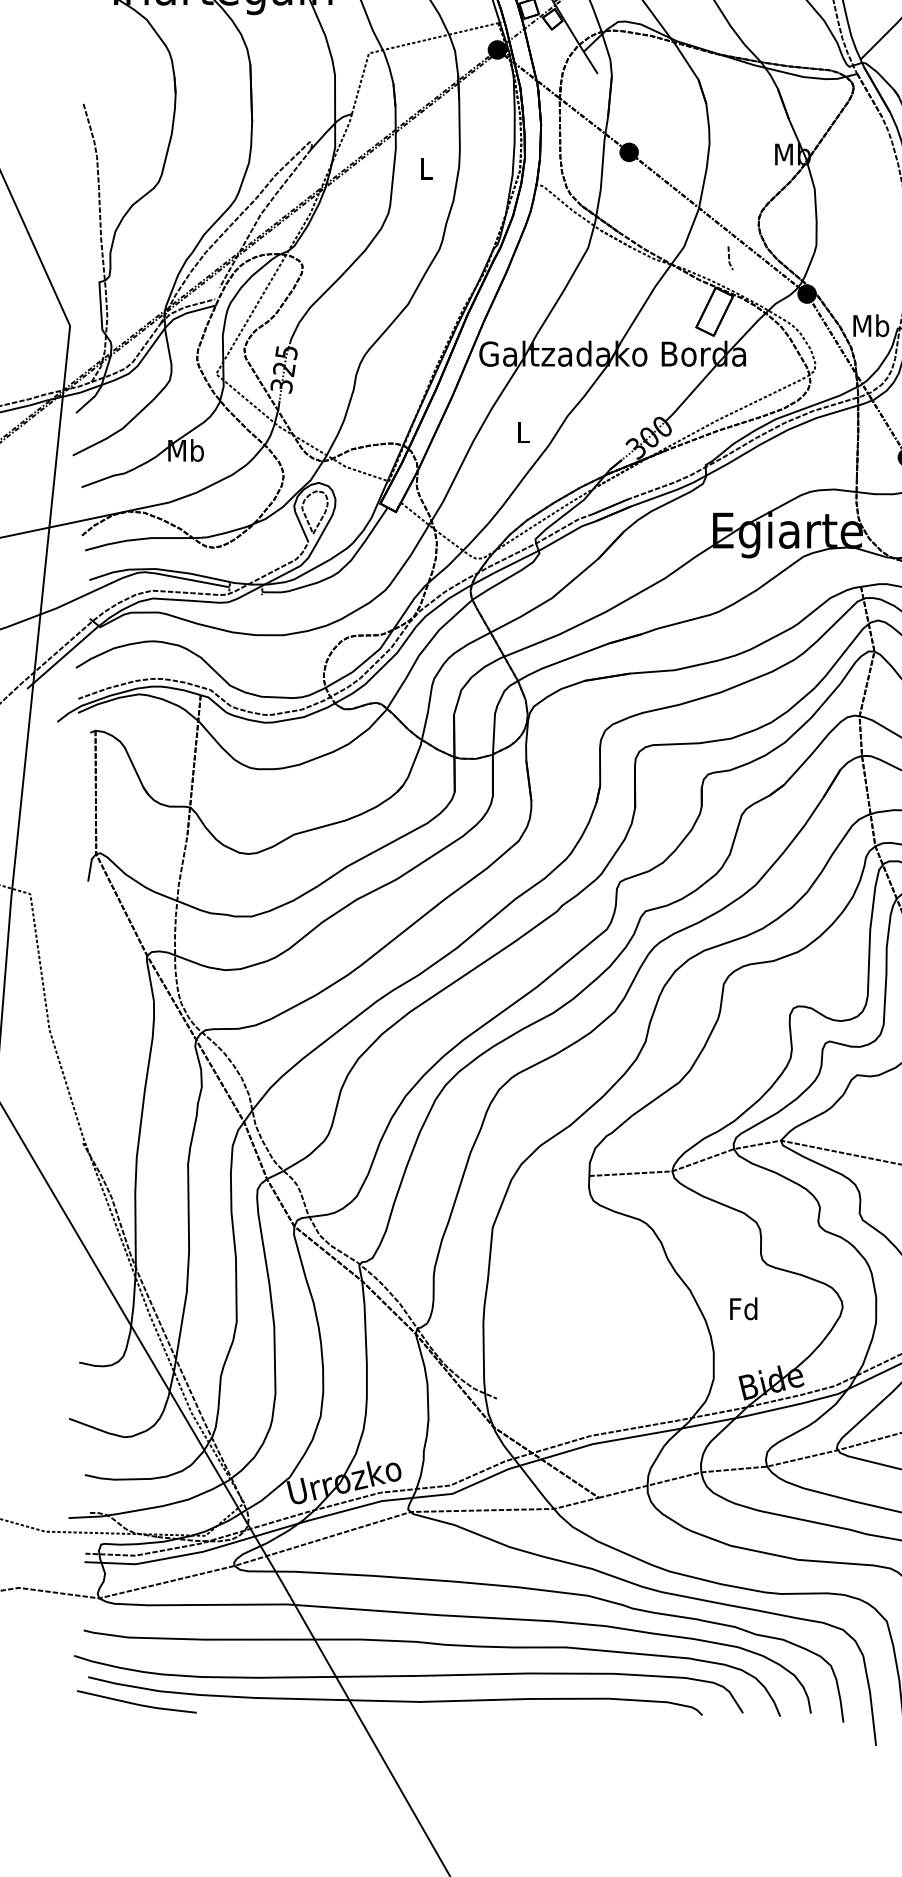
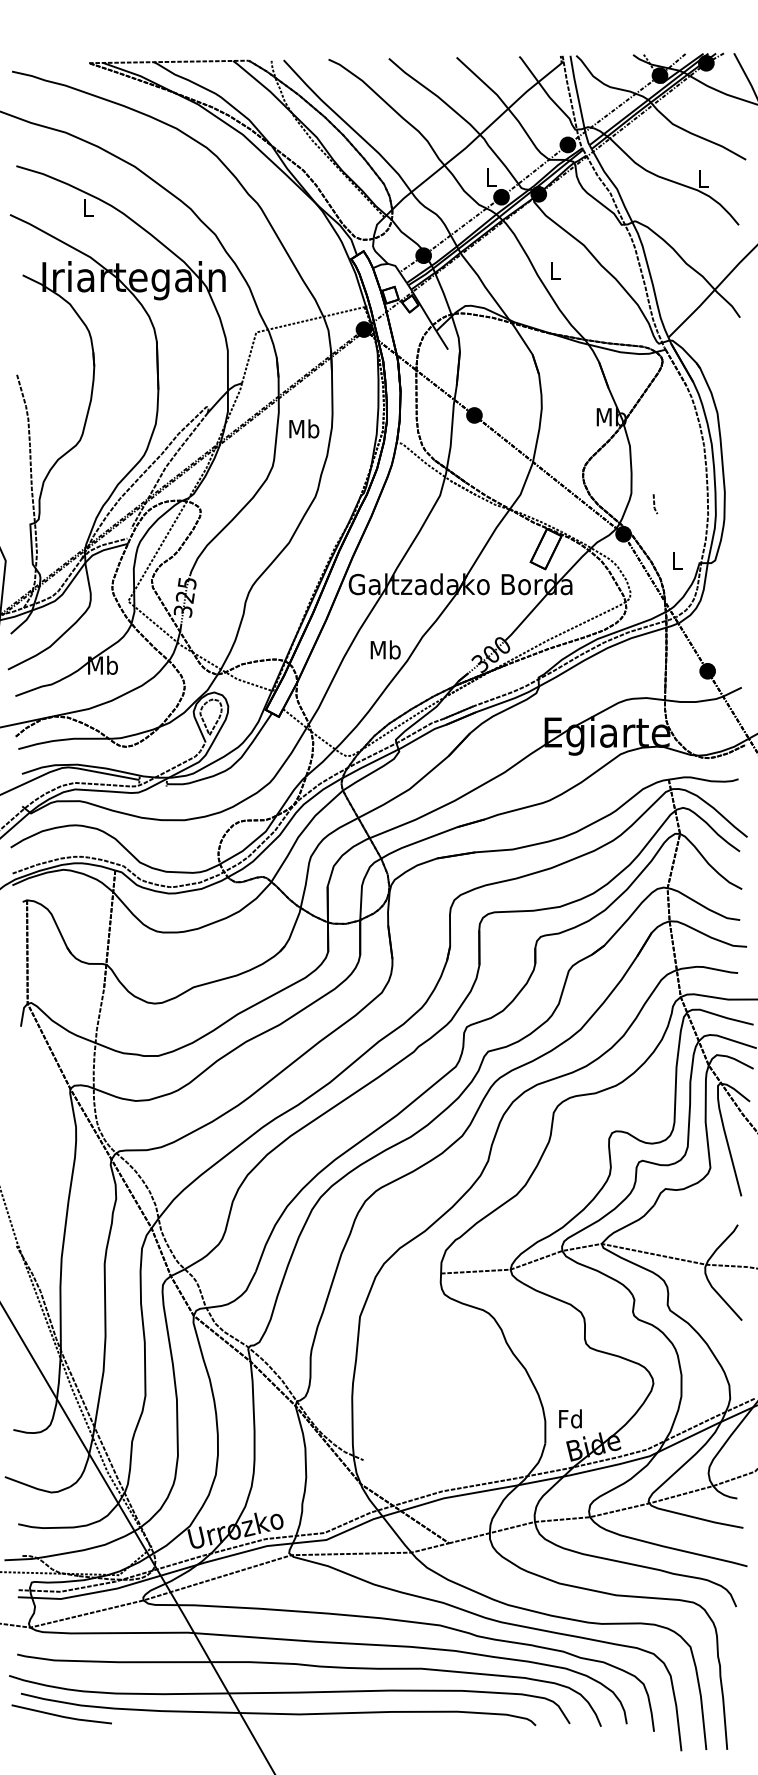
text: (426, 167) -> (304, 428), L -> Mb
line: (730, 258) -> (655, 504), moved
text: (871, 325) -> (677, 560), Mb -> L
text: (523, 431) -> (385, 649), L -> Mb
text: (743, 1308) -> (570, 1418), moved

